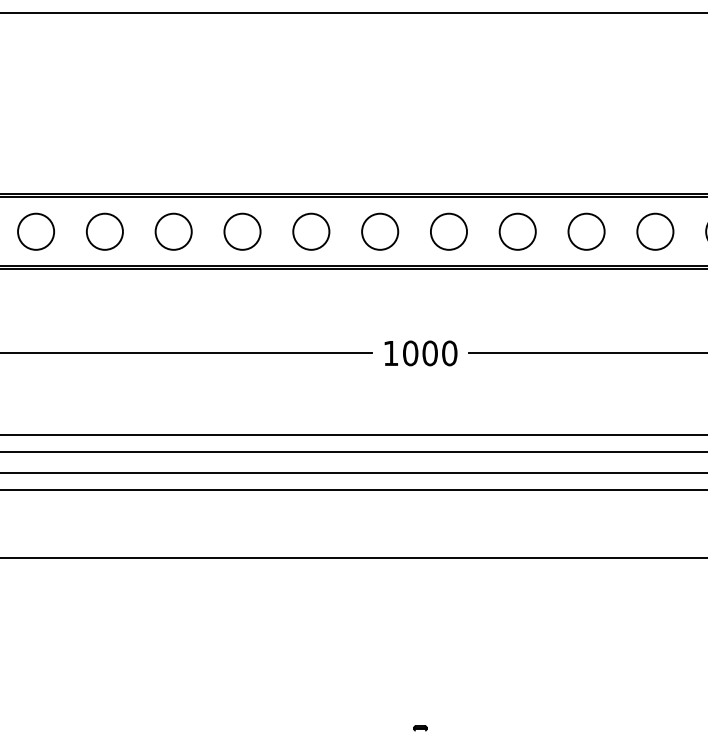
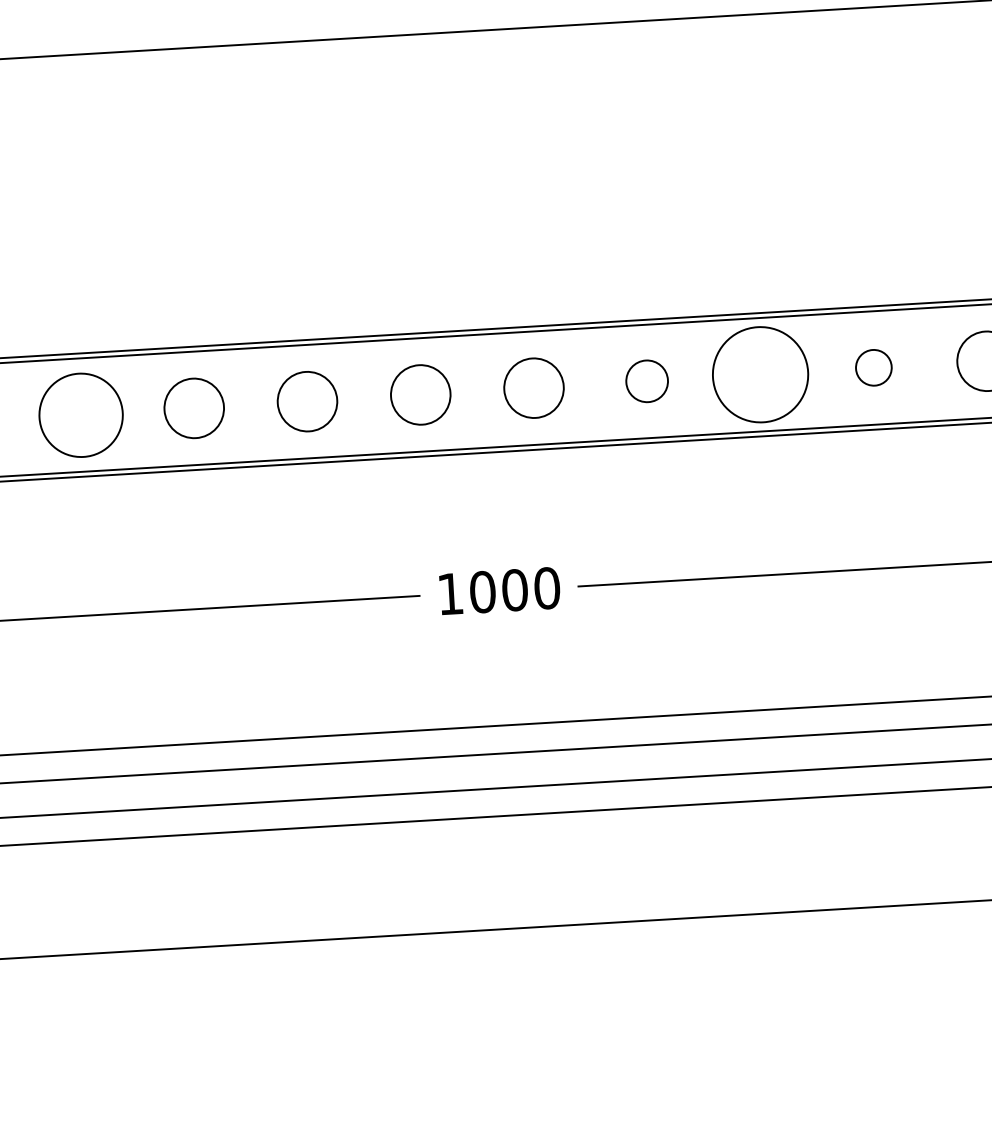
circle: (173, 231) -> (80, 414), size x1.4
circle: (517, 231) -> (646, 381), size x0.7
circle: (586, 231) -> (760, 374), size x1.6
circle: (655, 231) -> (873, 367), size x0.6

